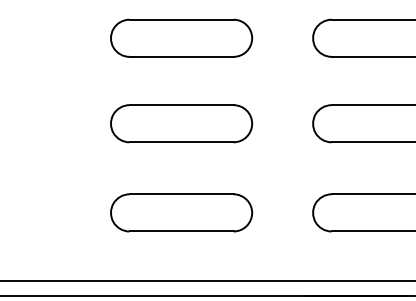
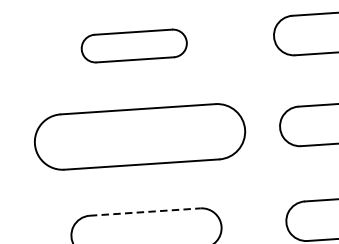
part: (181, 37) -> (134, 45), size x0.7
part: (181, 123) -> (140, 136), size x1.4
line: (182, 194) -> (146, 212), solid -> dashed

